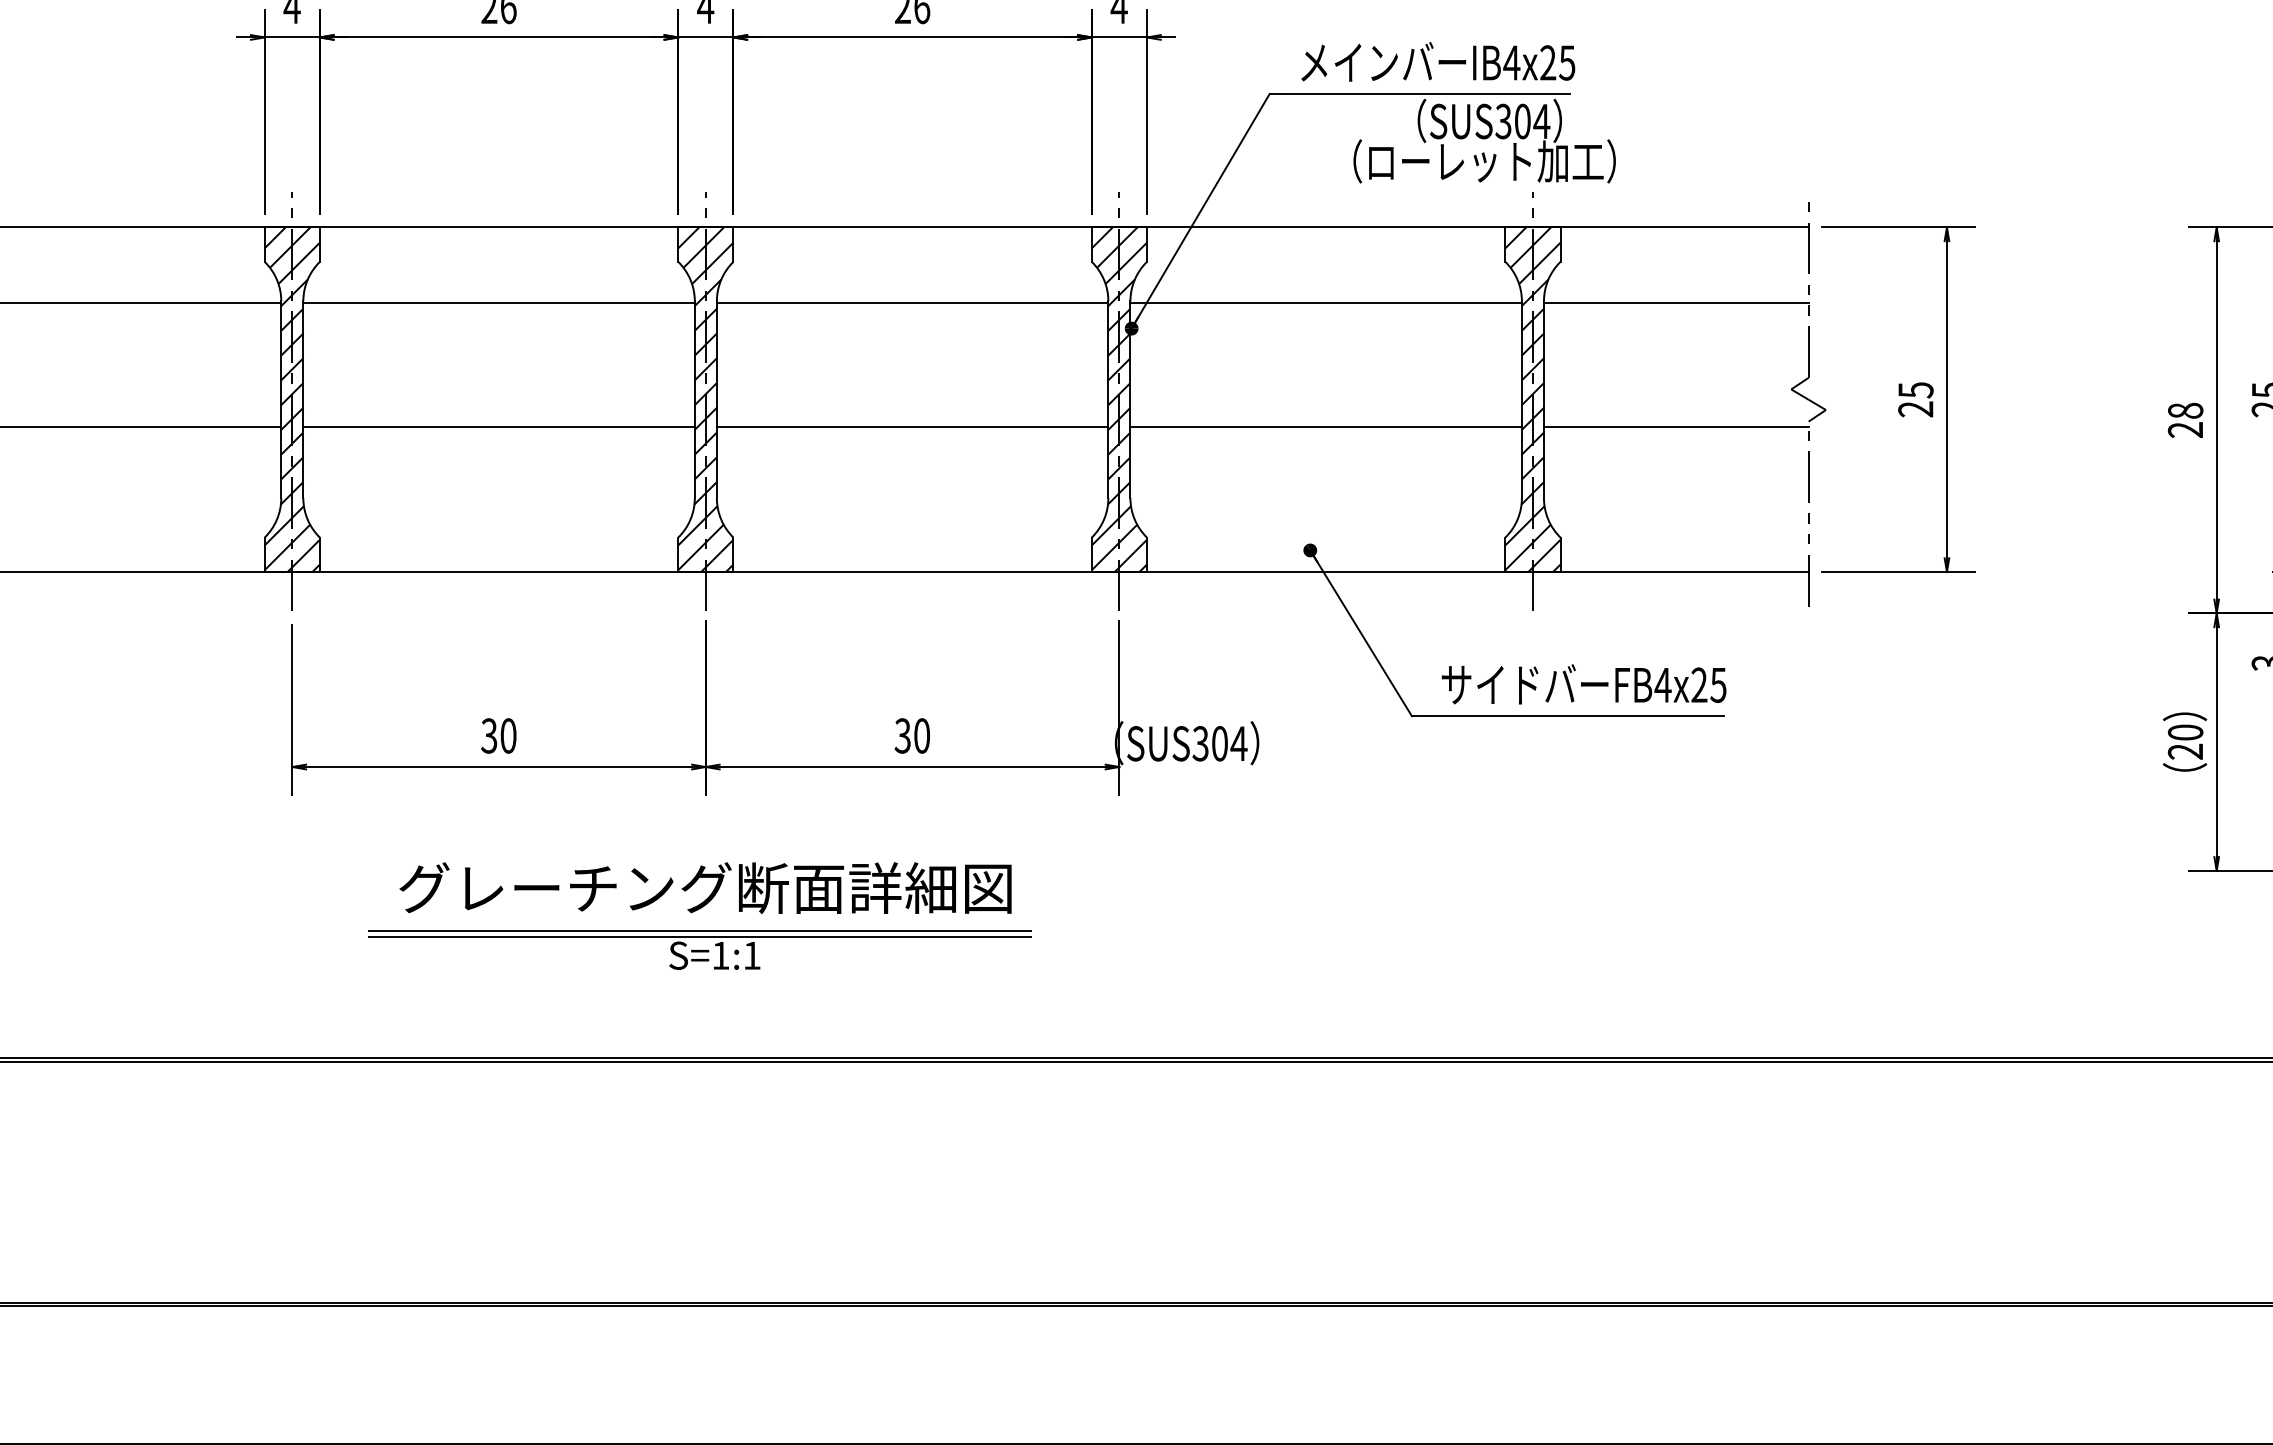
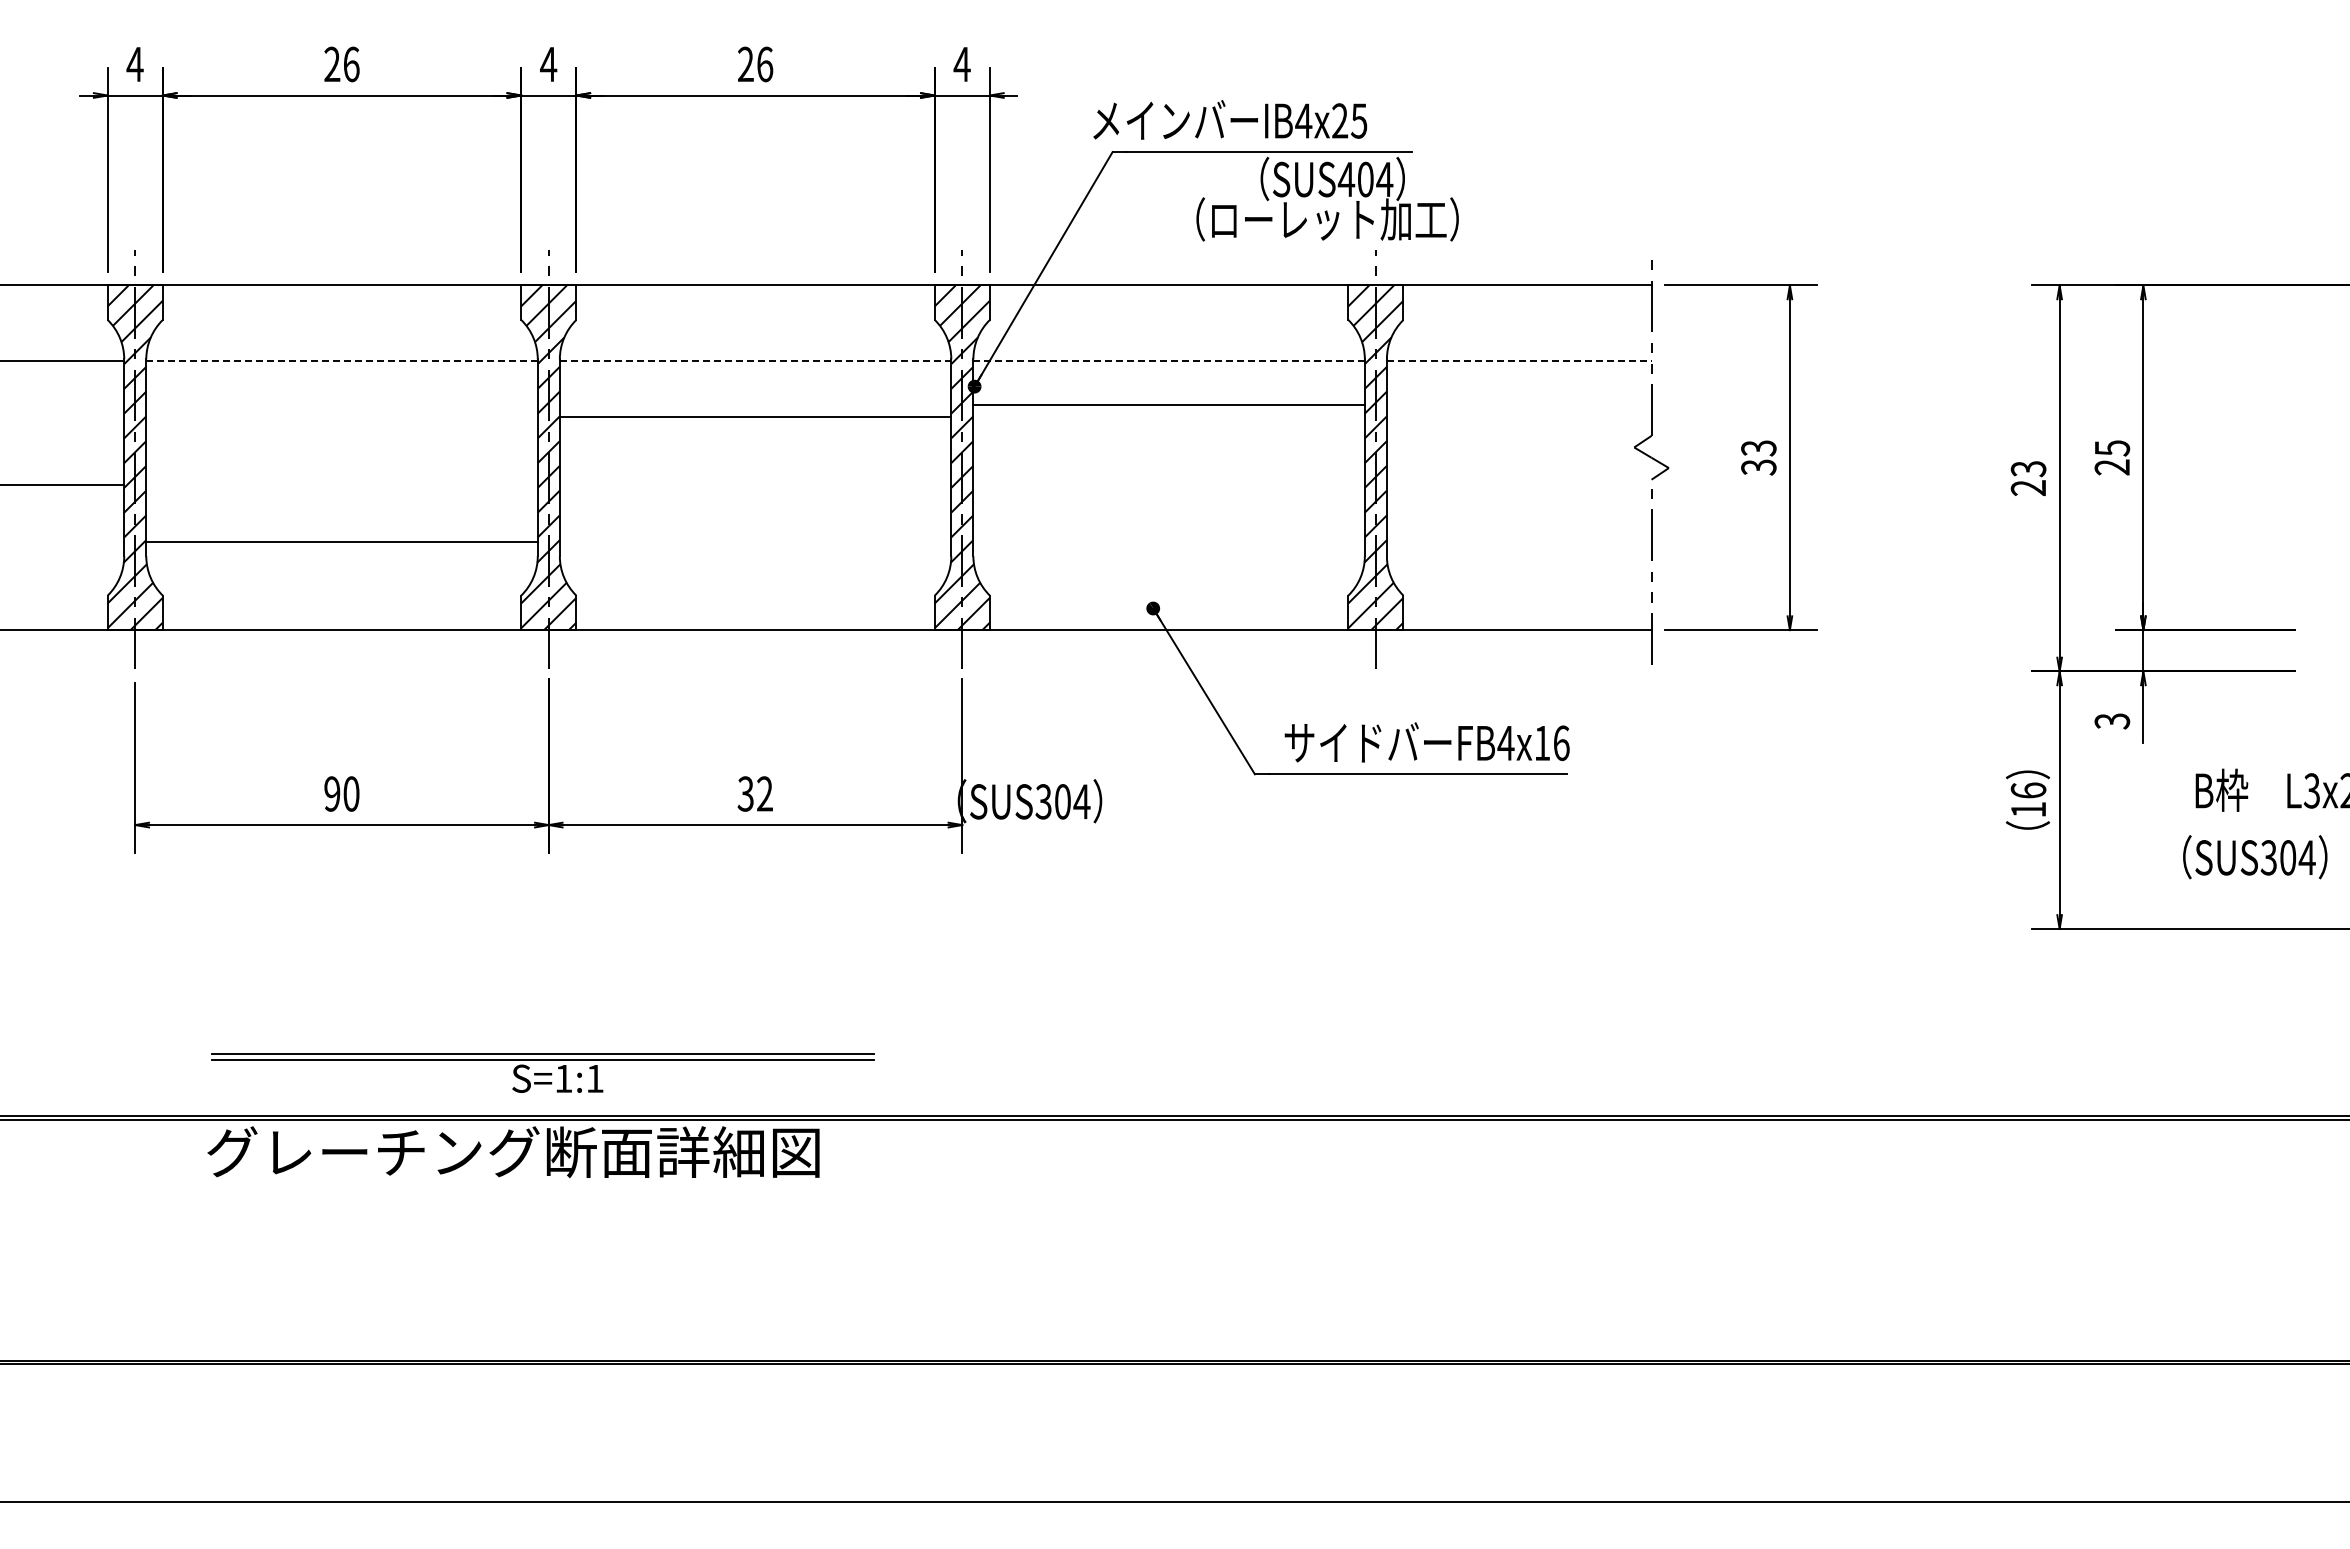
text: (1438, 61) -> (1230, 119), moved
text: (1503, 121) -> (1346, 179), SUS304 -> SUS404
line: (499, 303) -> (342, 361), solid -> dashed
line: (912, 303) -> (755, 361), solid -> dashed
line: (1326, 303) -> (1169, 361), solid -> dashed
line: (1676, 303) -> (1519, 361), solid -> dashed
text: (1915, 399) -> (1758, 457), 25 -> 33
text: (2185, 411) -> (2028, 469), 28 -> 23
line: (498, 427) -> (341, 542), moved
line: (912, 427) -> (755, 417), moved
line: (1325, 427) -> (1168, 405), moved
line: (1675, 427) -> (1518, 485), removed
text: (1708, 685) -> (1551, 743), FB4x25 -> FB4x16
text: (489, 735) -> (332, 793), 30 -> 90
text: (921, 735) -> (764, 793), 30 -> 32
text: (2185, 741) -> (2028, 799), 20 -> 16
text: (705, 888) -> (513, 1152), moved
part: (699, 949) -> (542, 1072), moved

